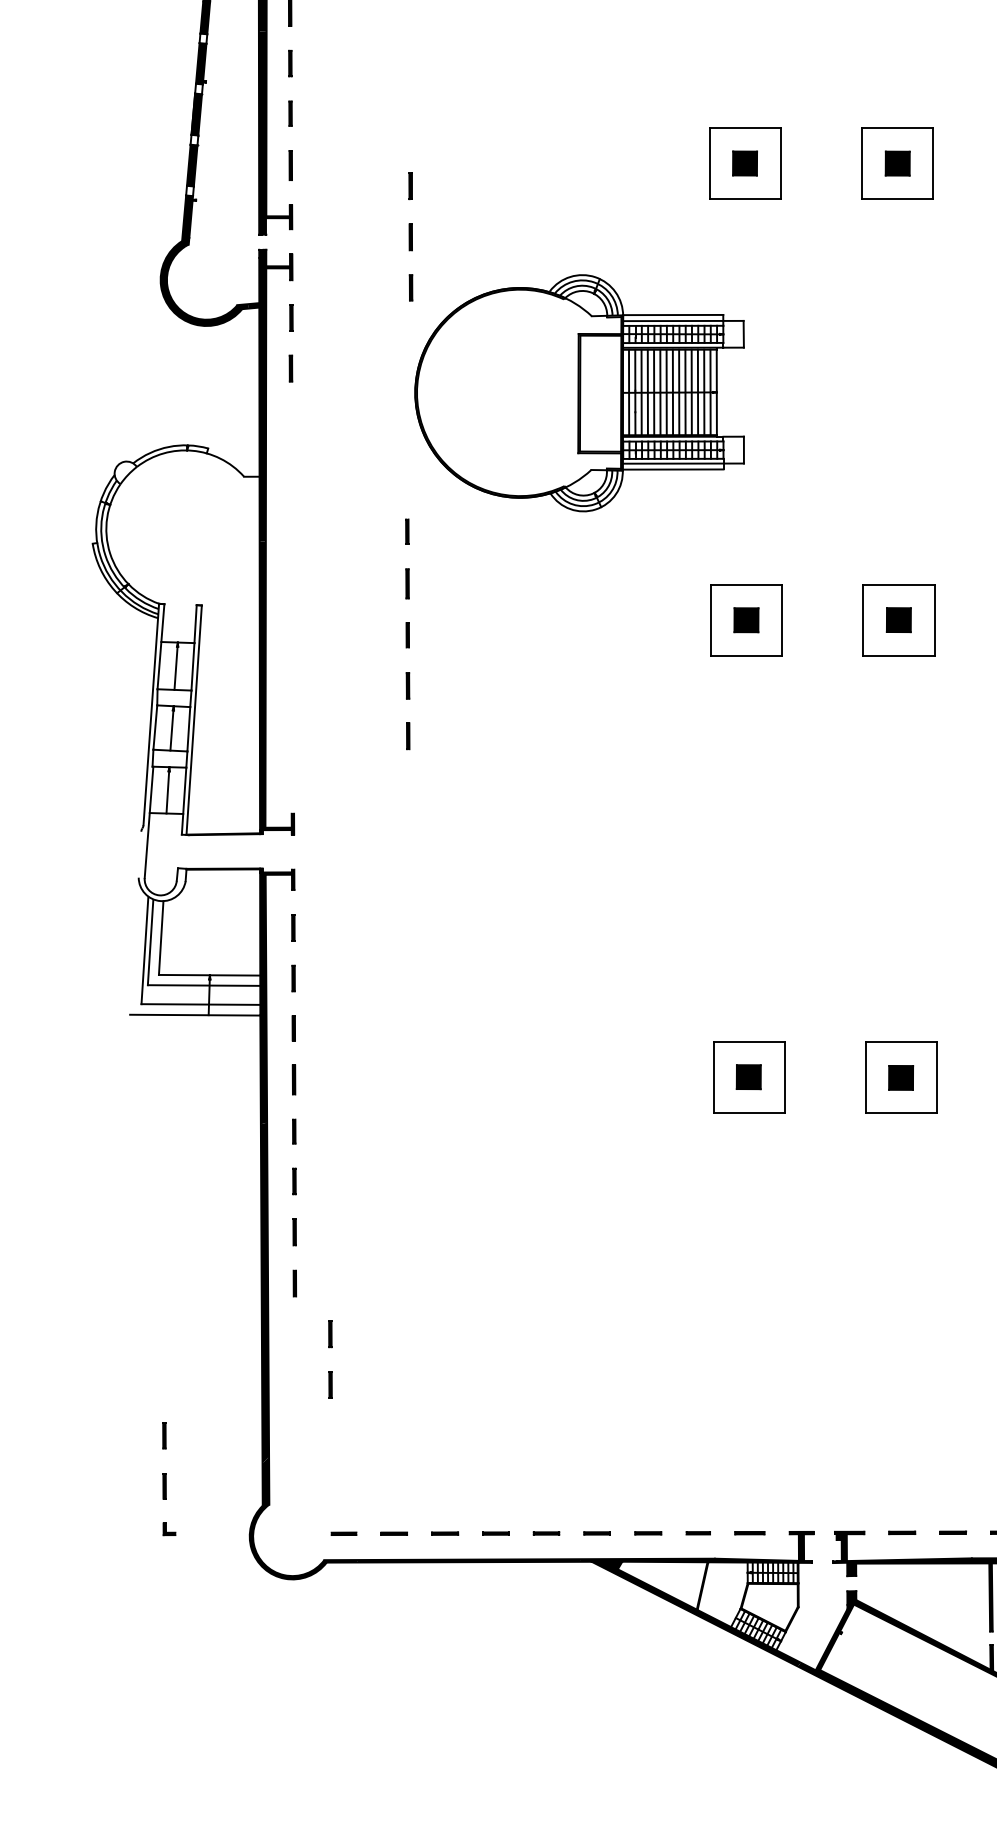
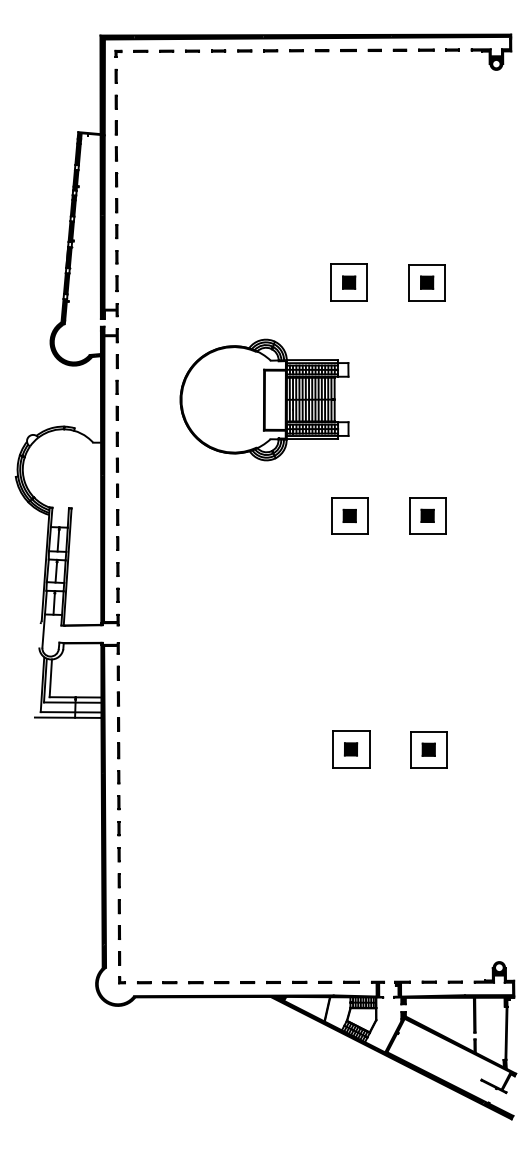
part: (409, 235) -> (116, 438), moved
line: (407, 632) -> (117, 542), moved
line: (328, 1349) -> (118, 888), moved
part: (168, 1478) -> (121, 954), moved

